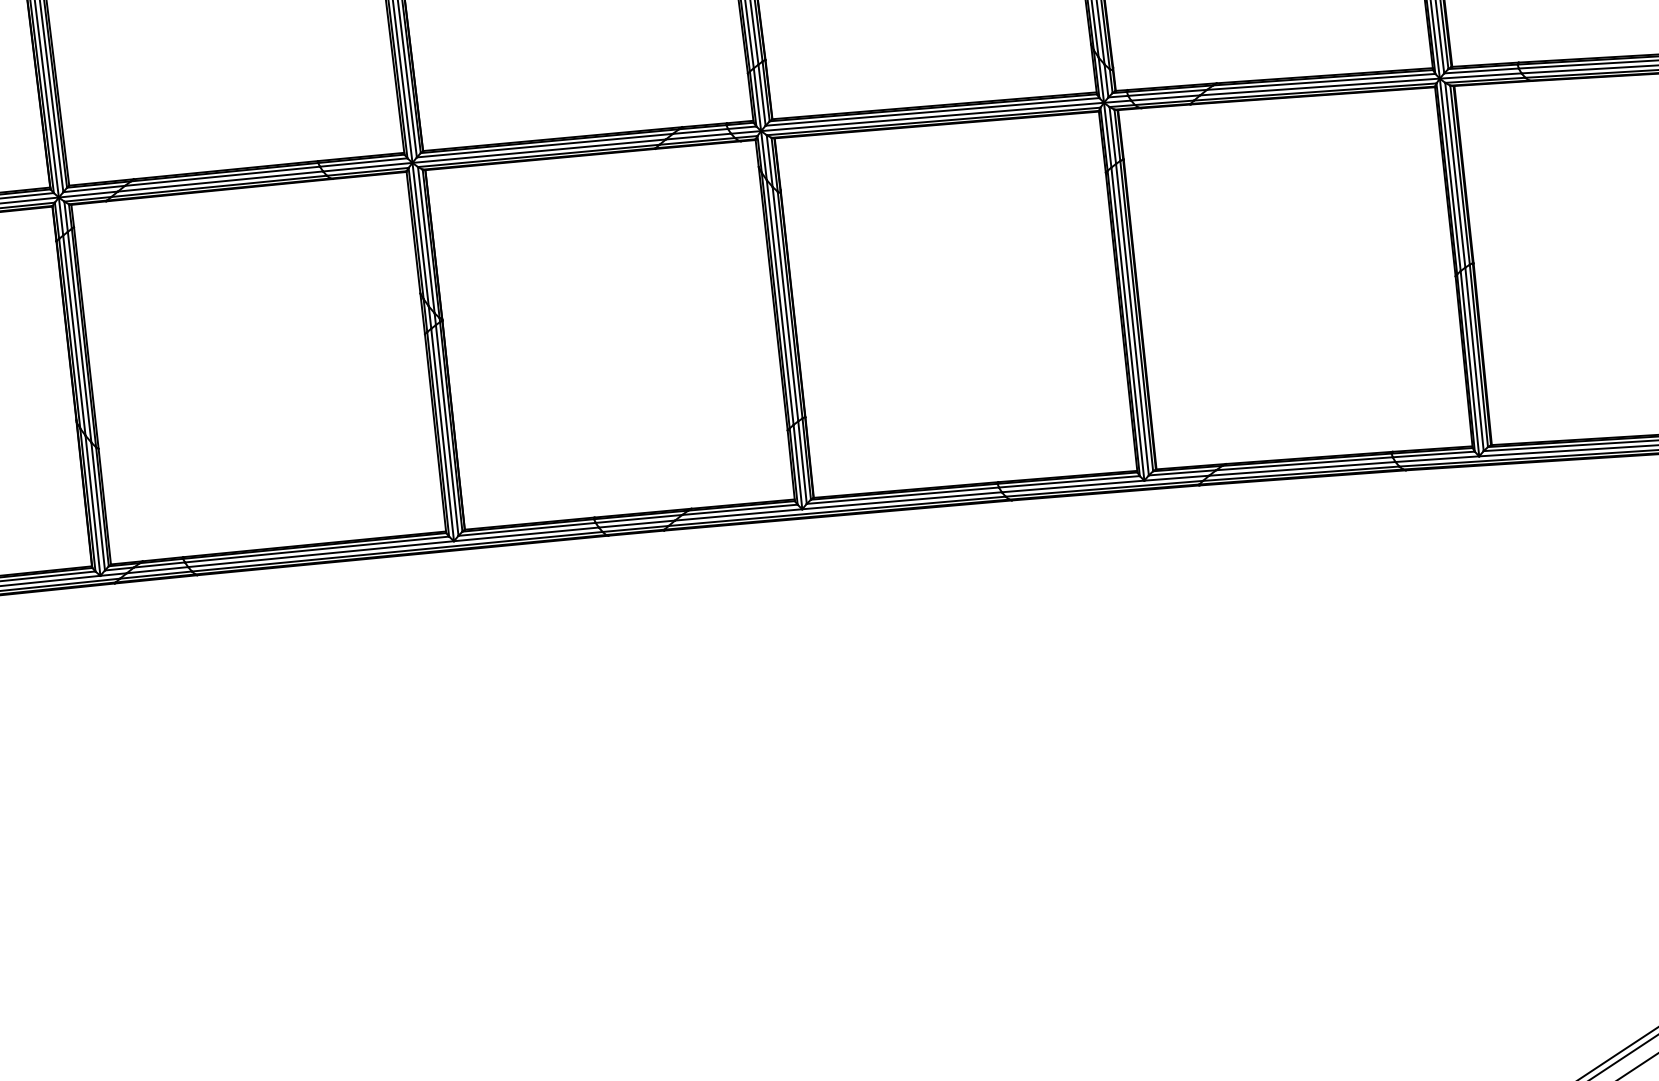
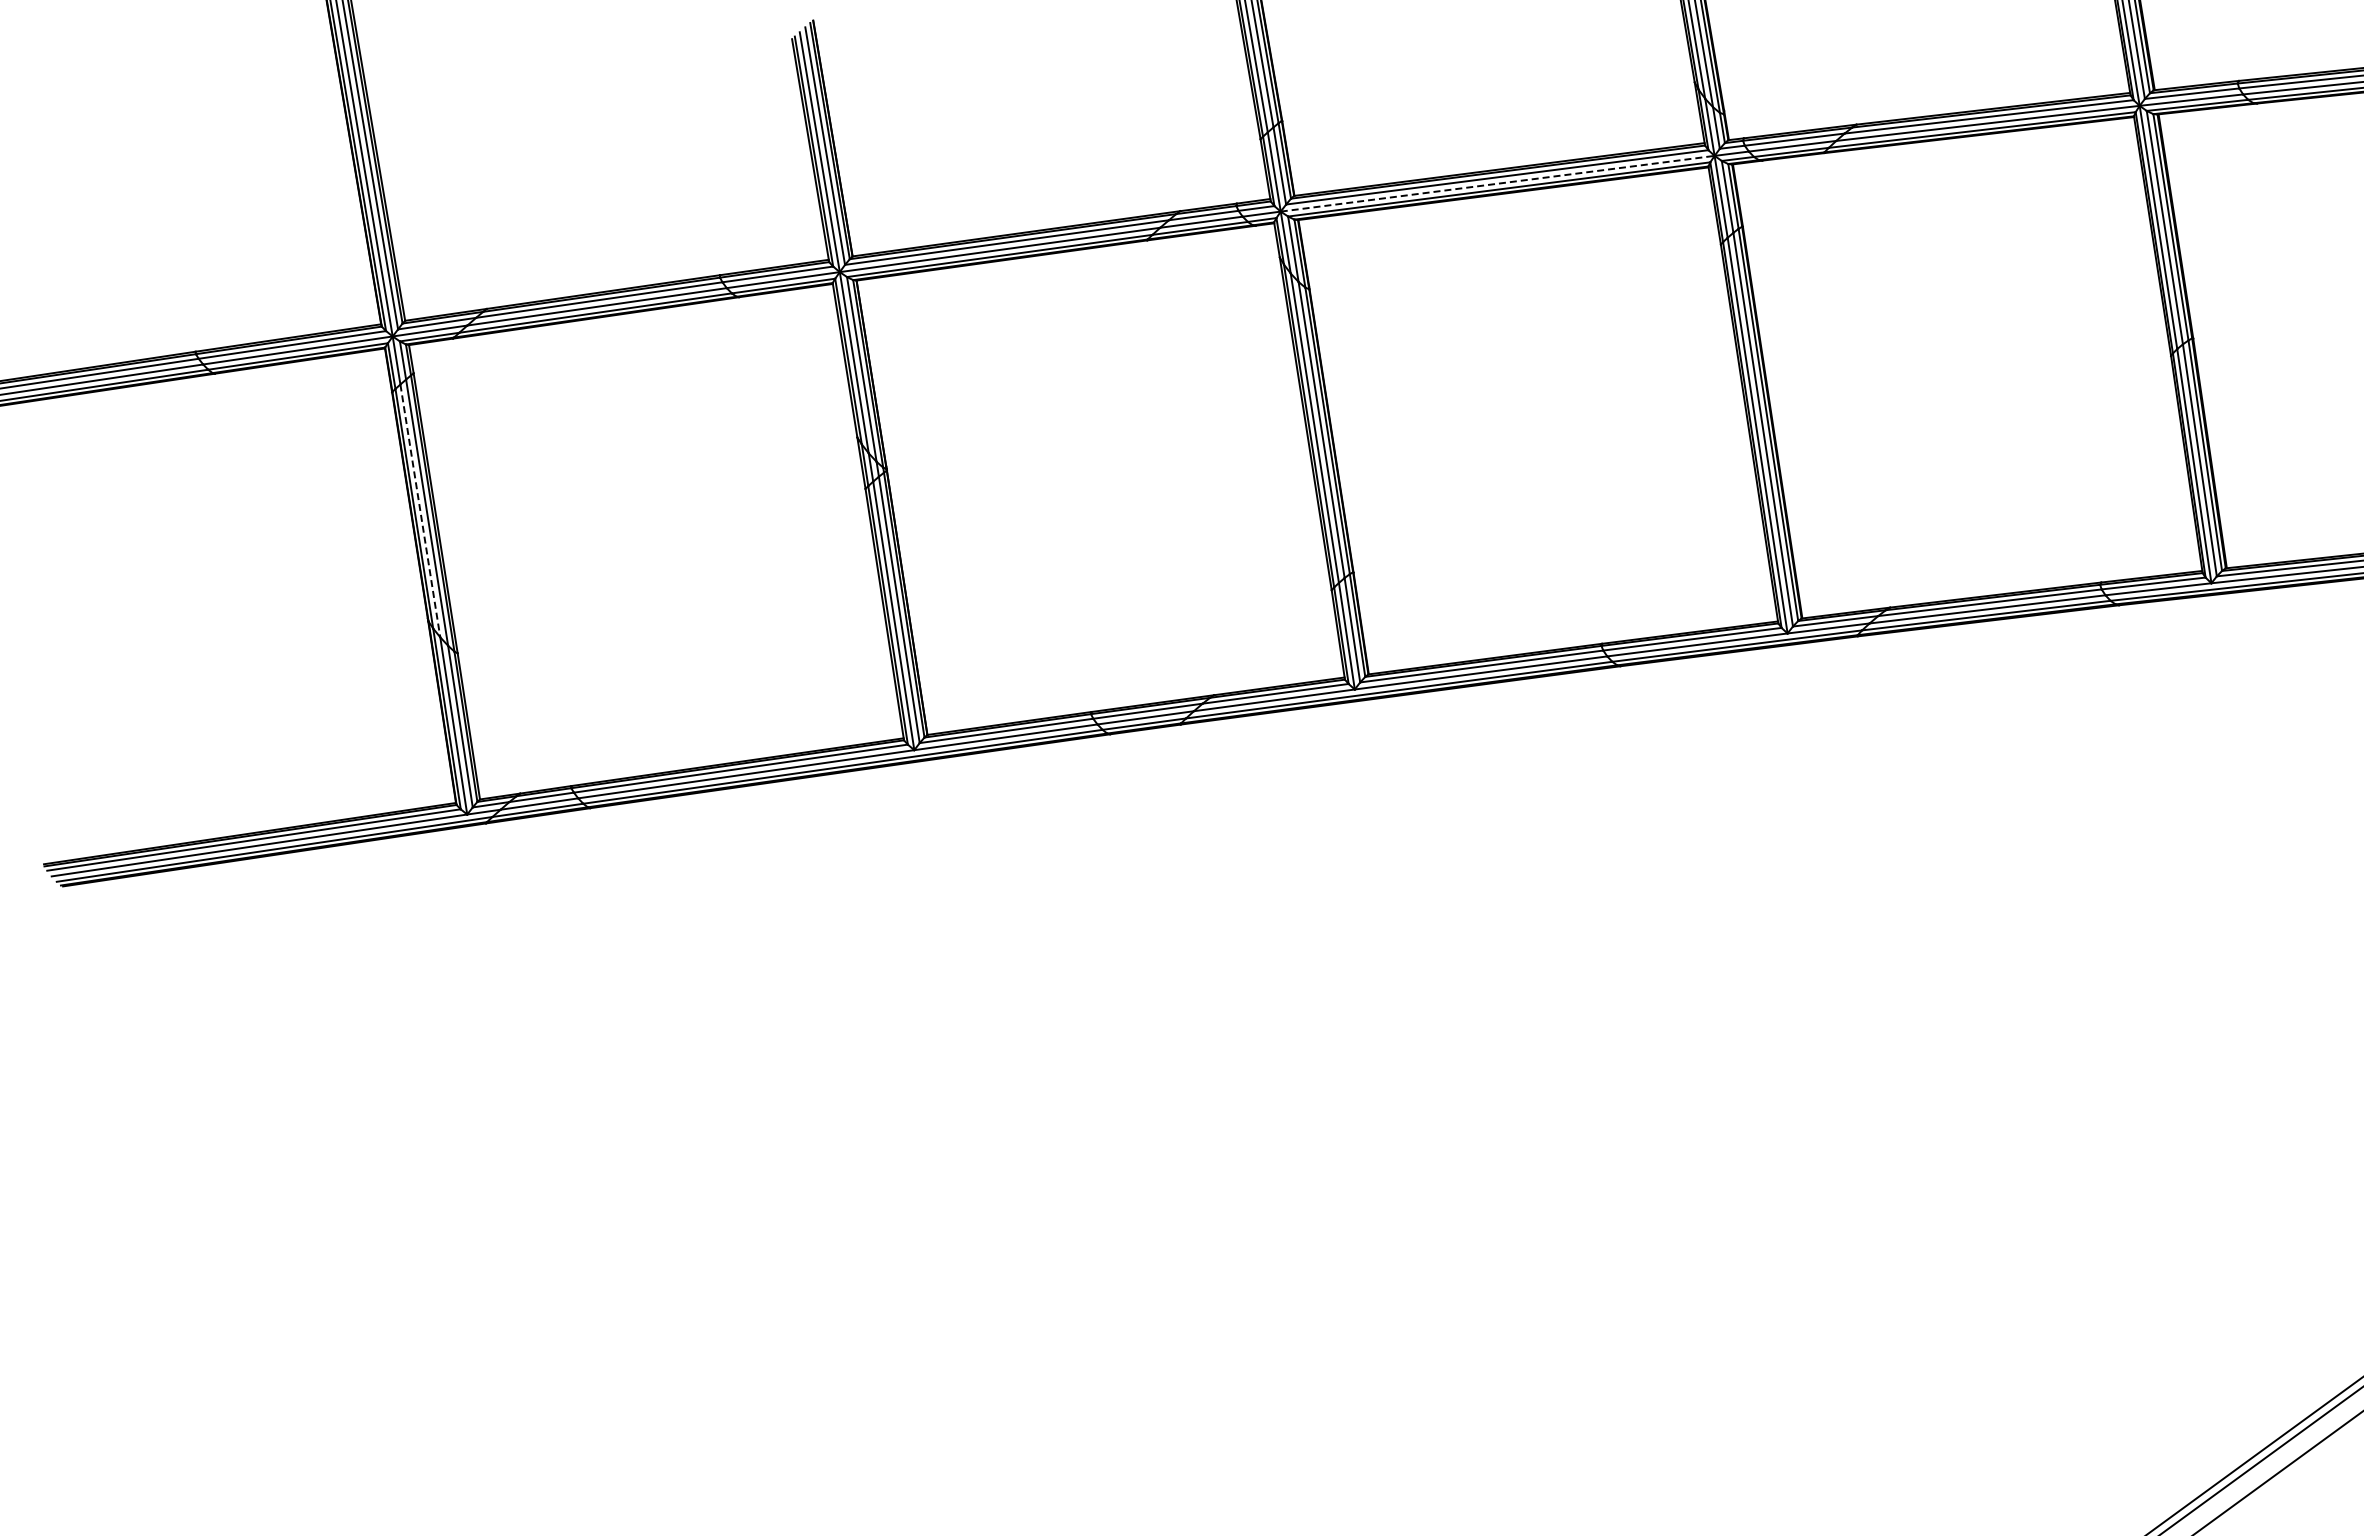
line: (932, 116) -> (1497, 183), solid -> dashed
line: (74, 335) -> (420, 510), solid -> dashed

